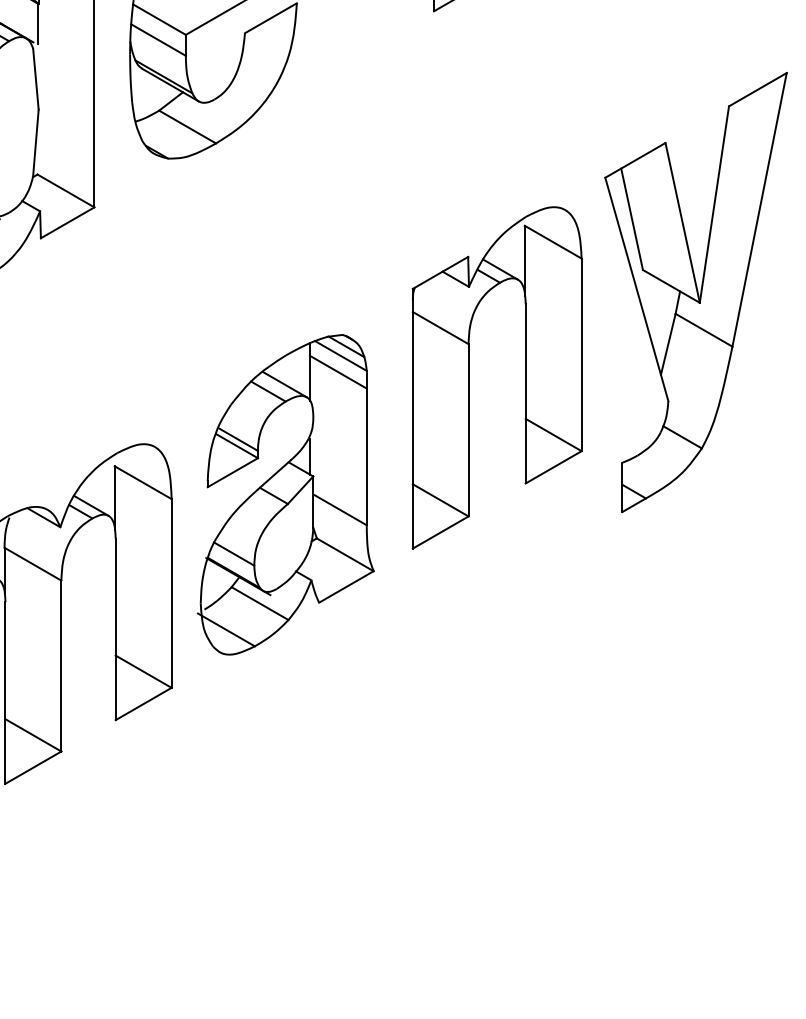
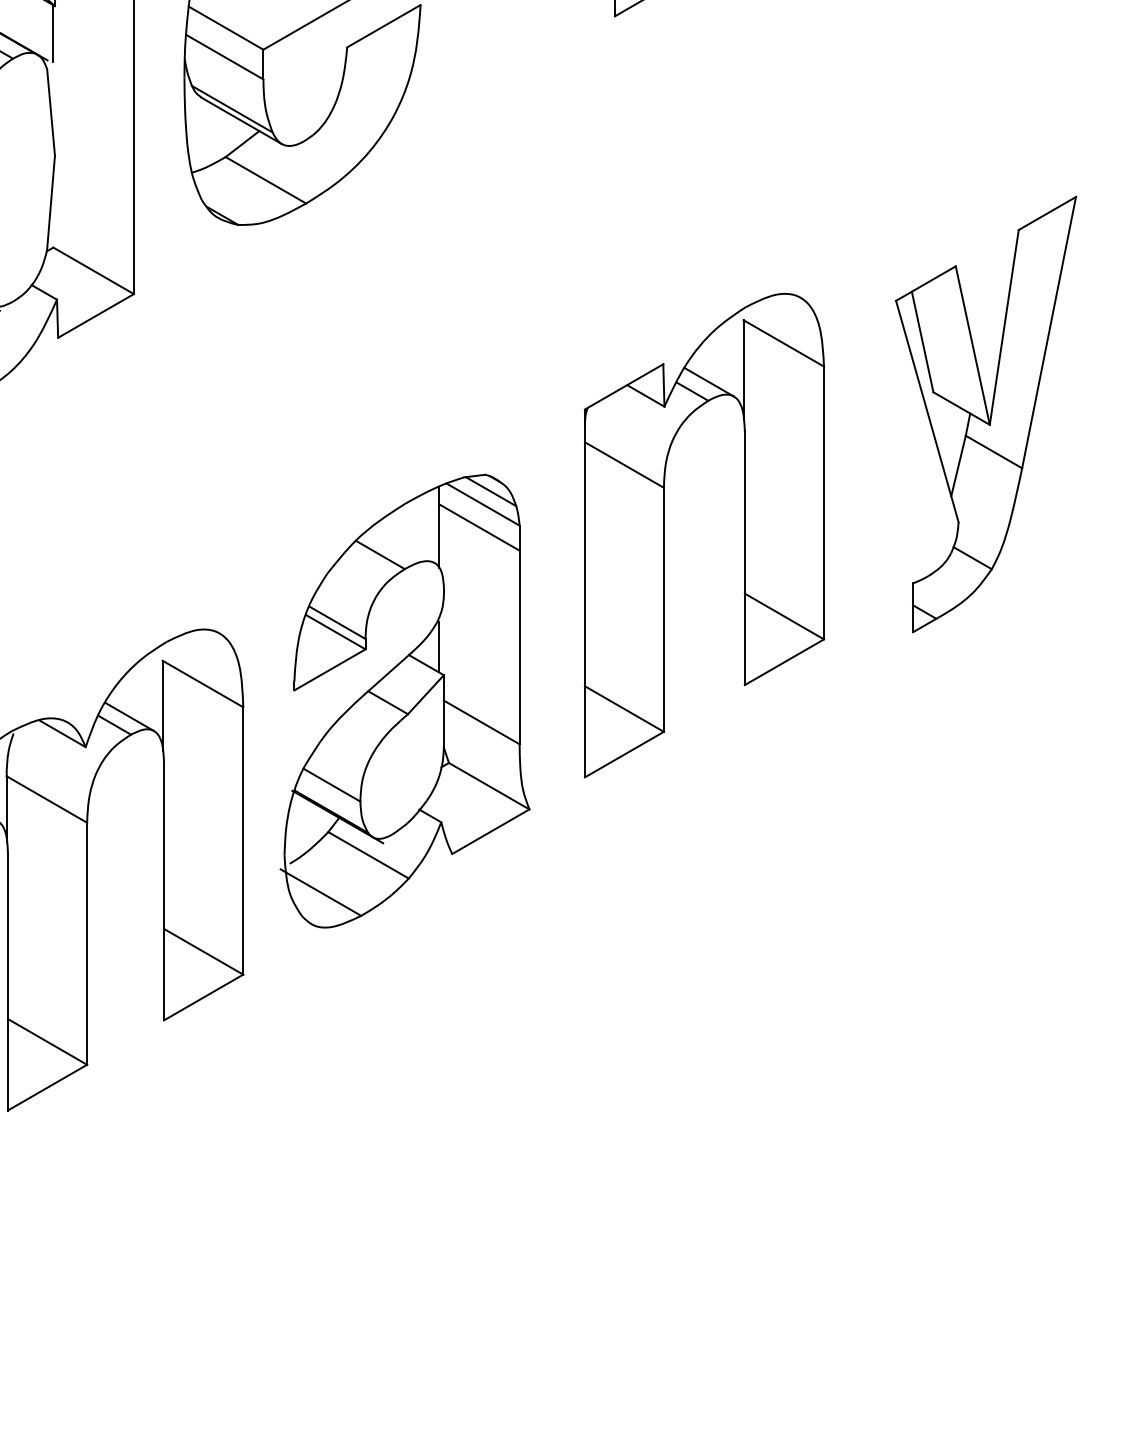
part: (695, 292) -> (985, 414), size x0.7
line: (284, 384) -> (403, 545), removed

